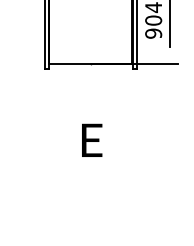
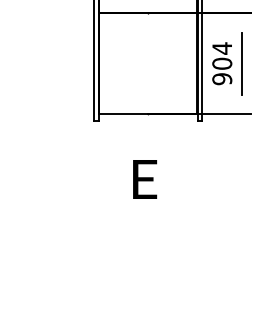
text: (92, 140) -> (145, 179), moved

